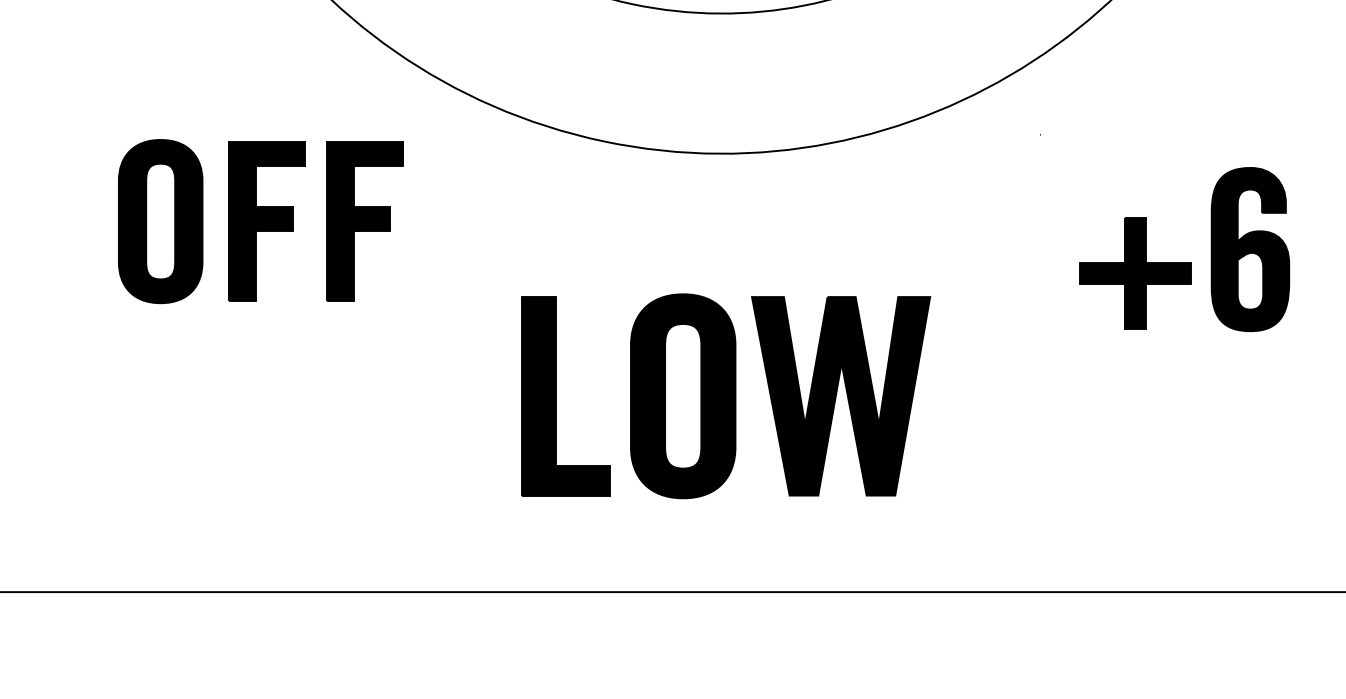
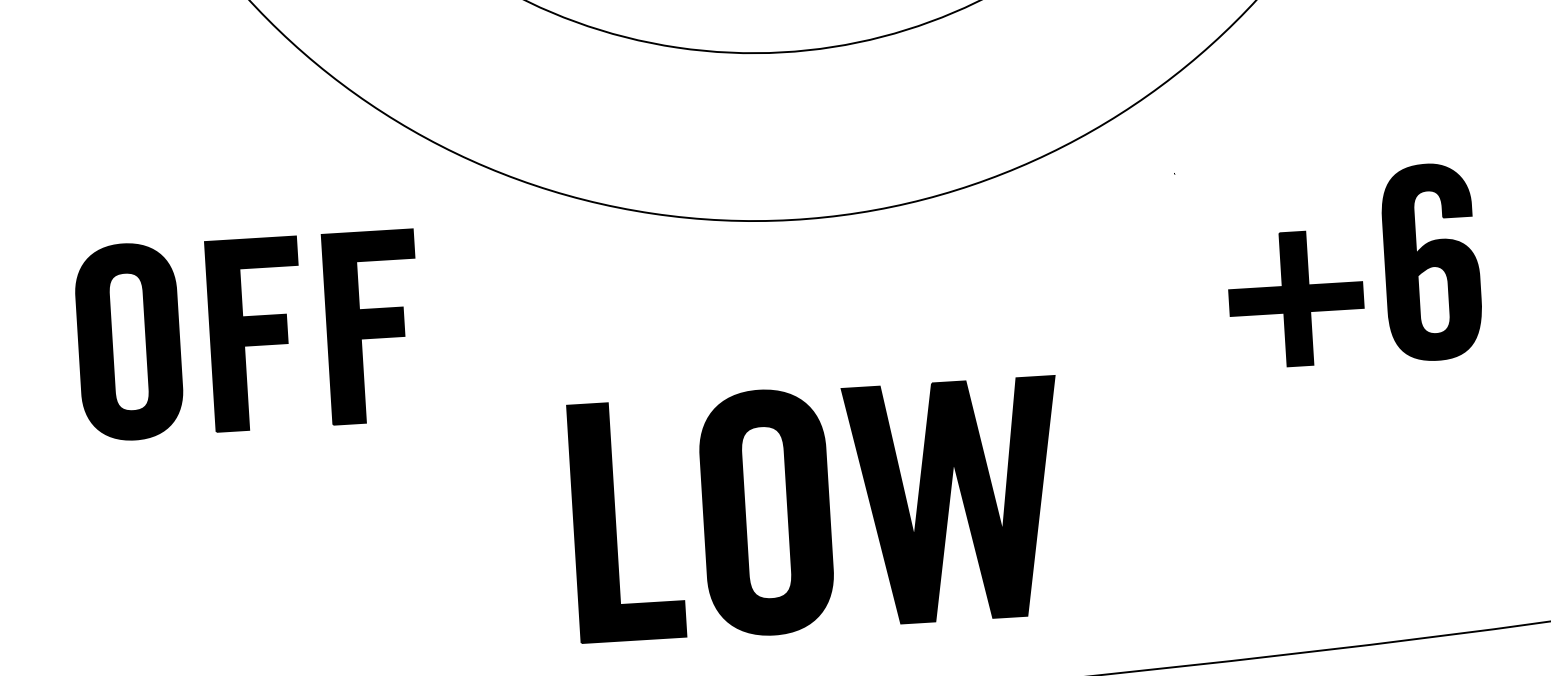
part: (1184, 262) -> (1354, 282), moved

